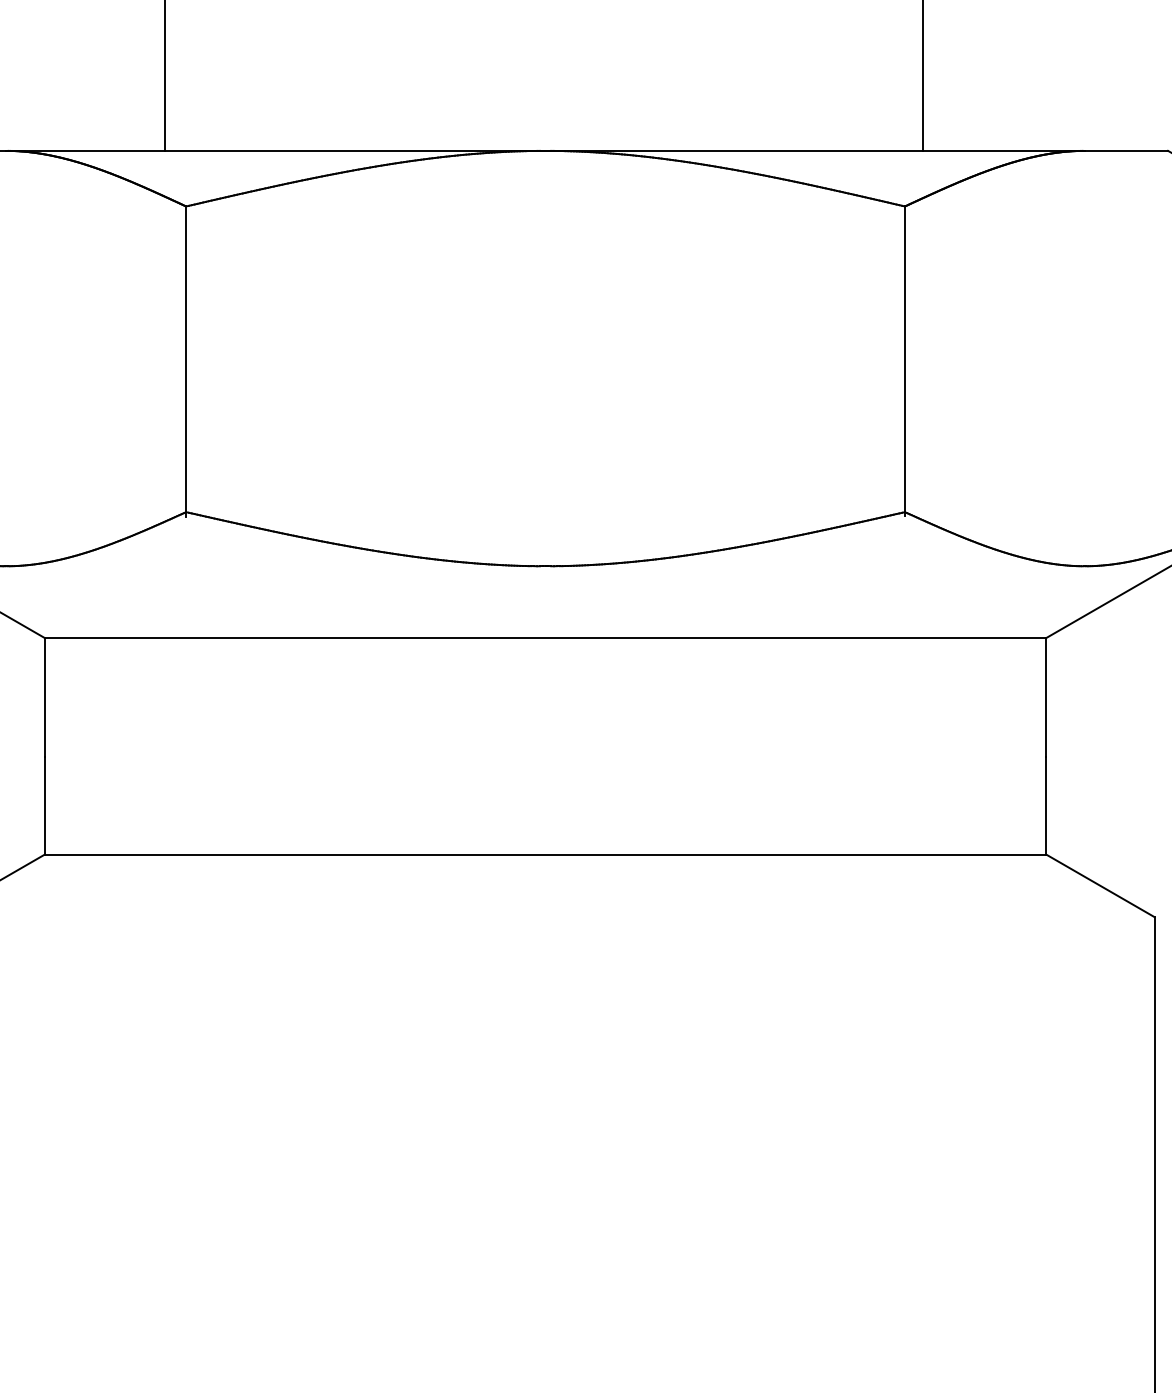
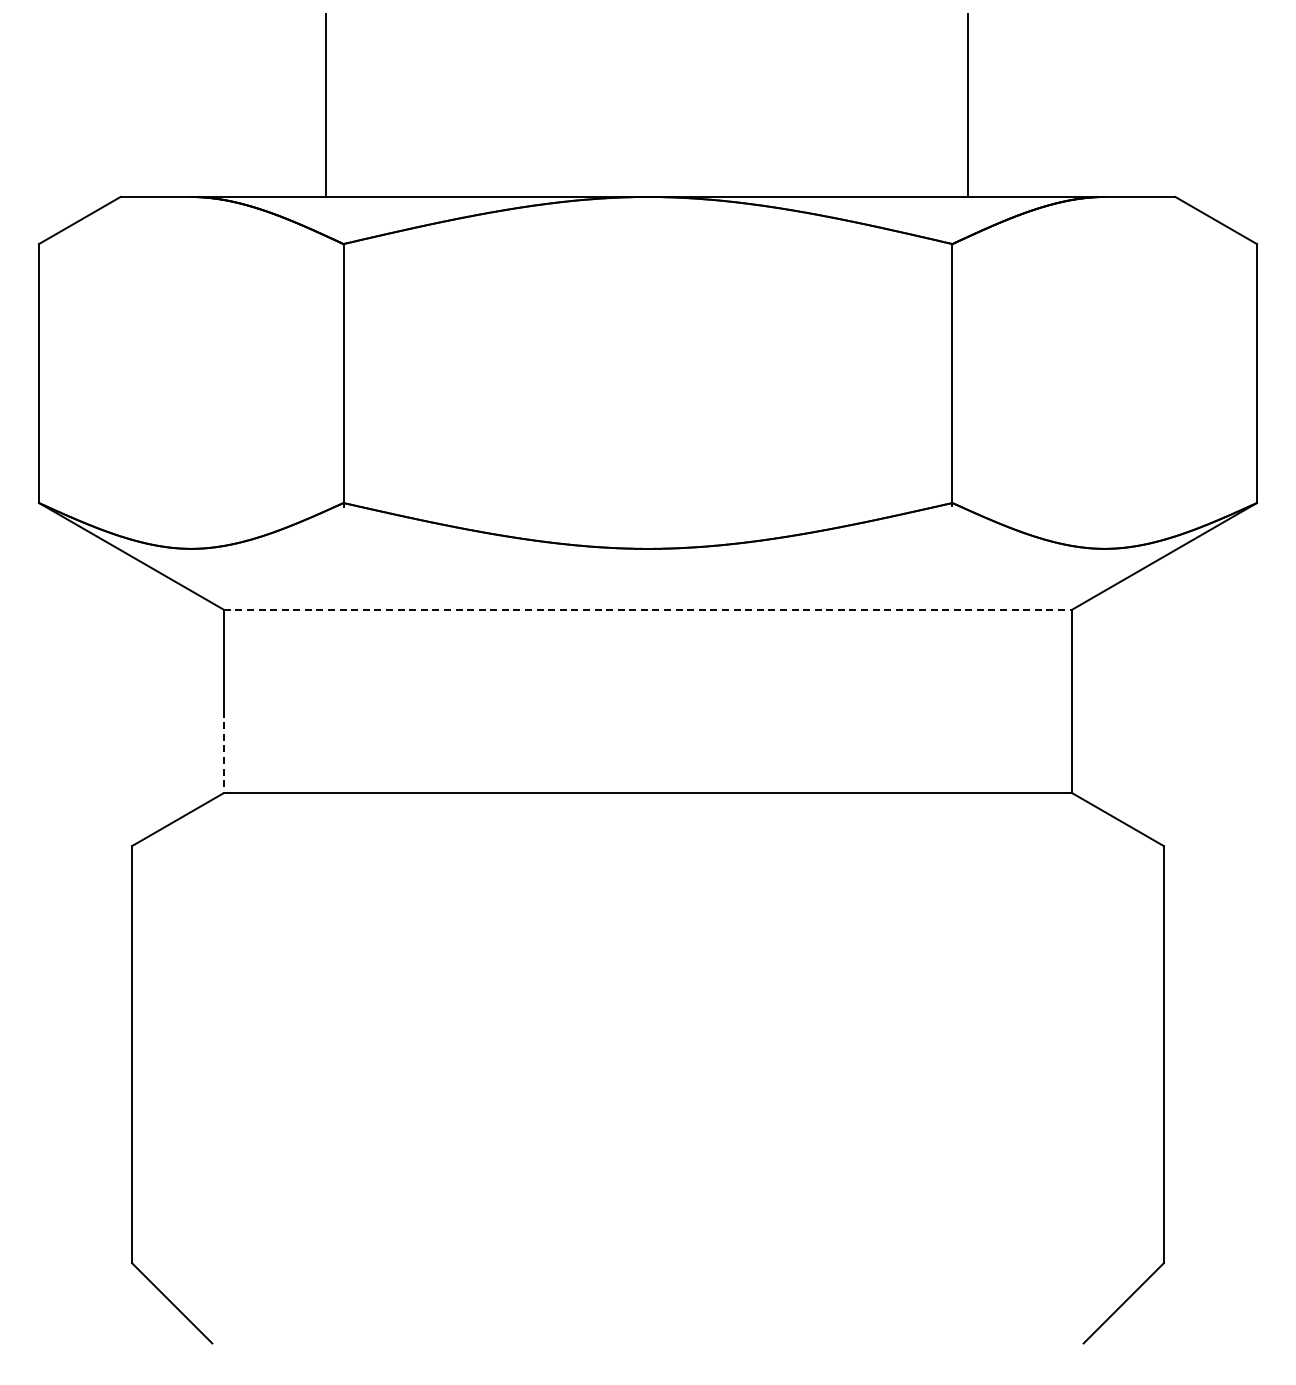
line: (546, 637) -> (648, 609), solid -> dashed
line: (44, 806) -> (223, 752), solid -> dashed

